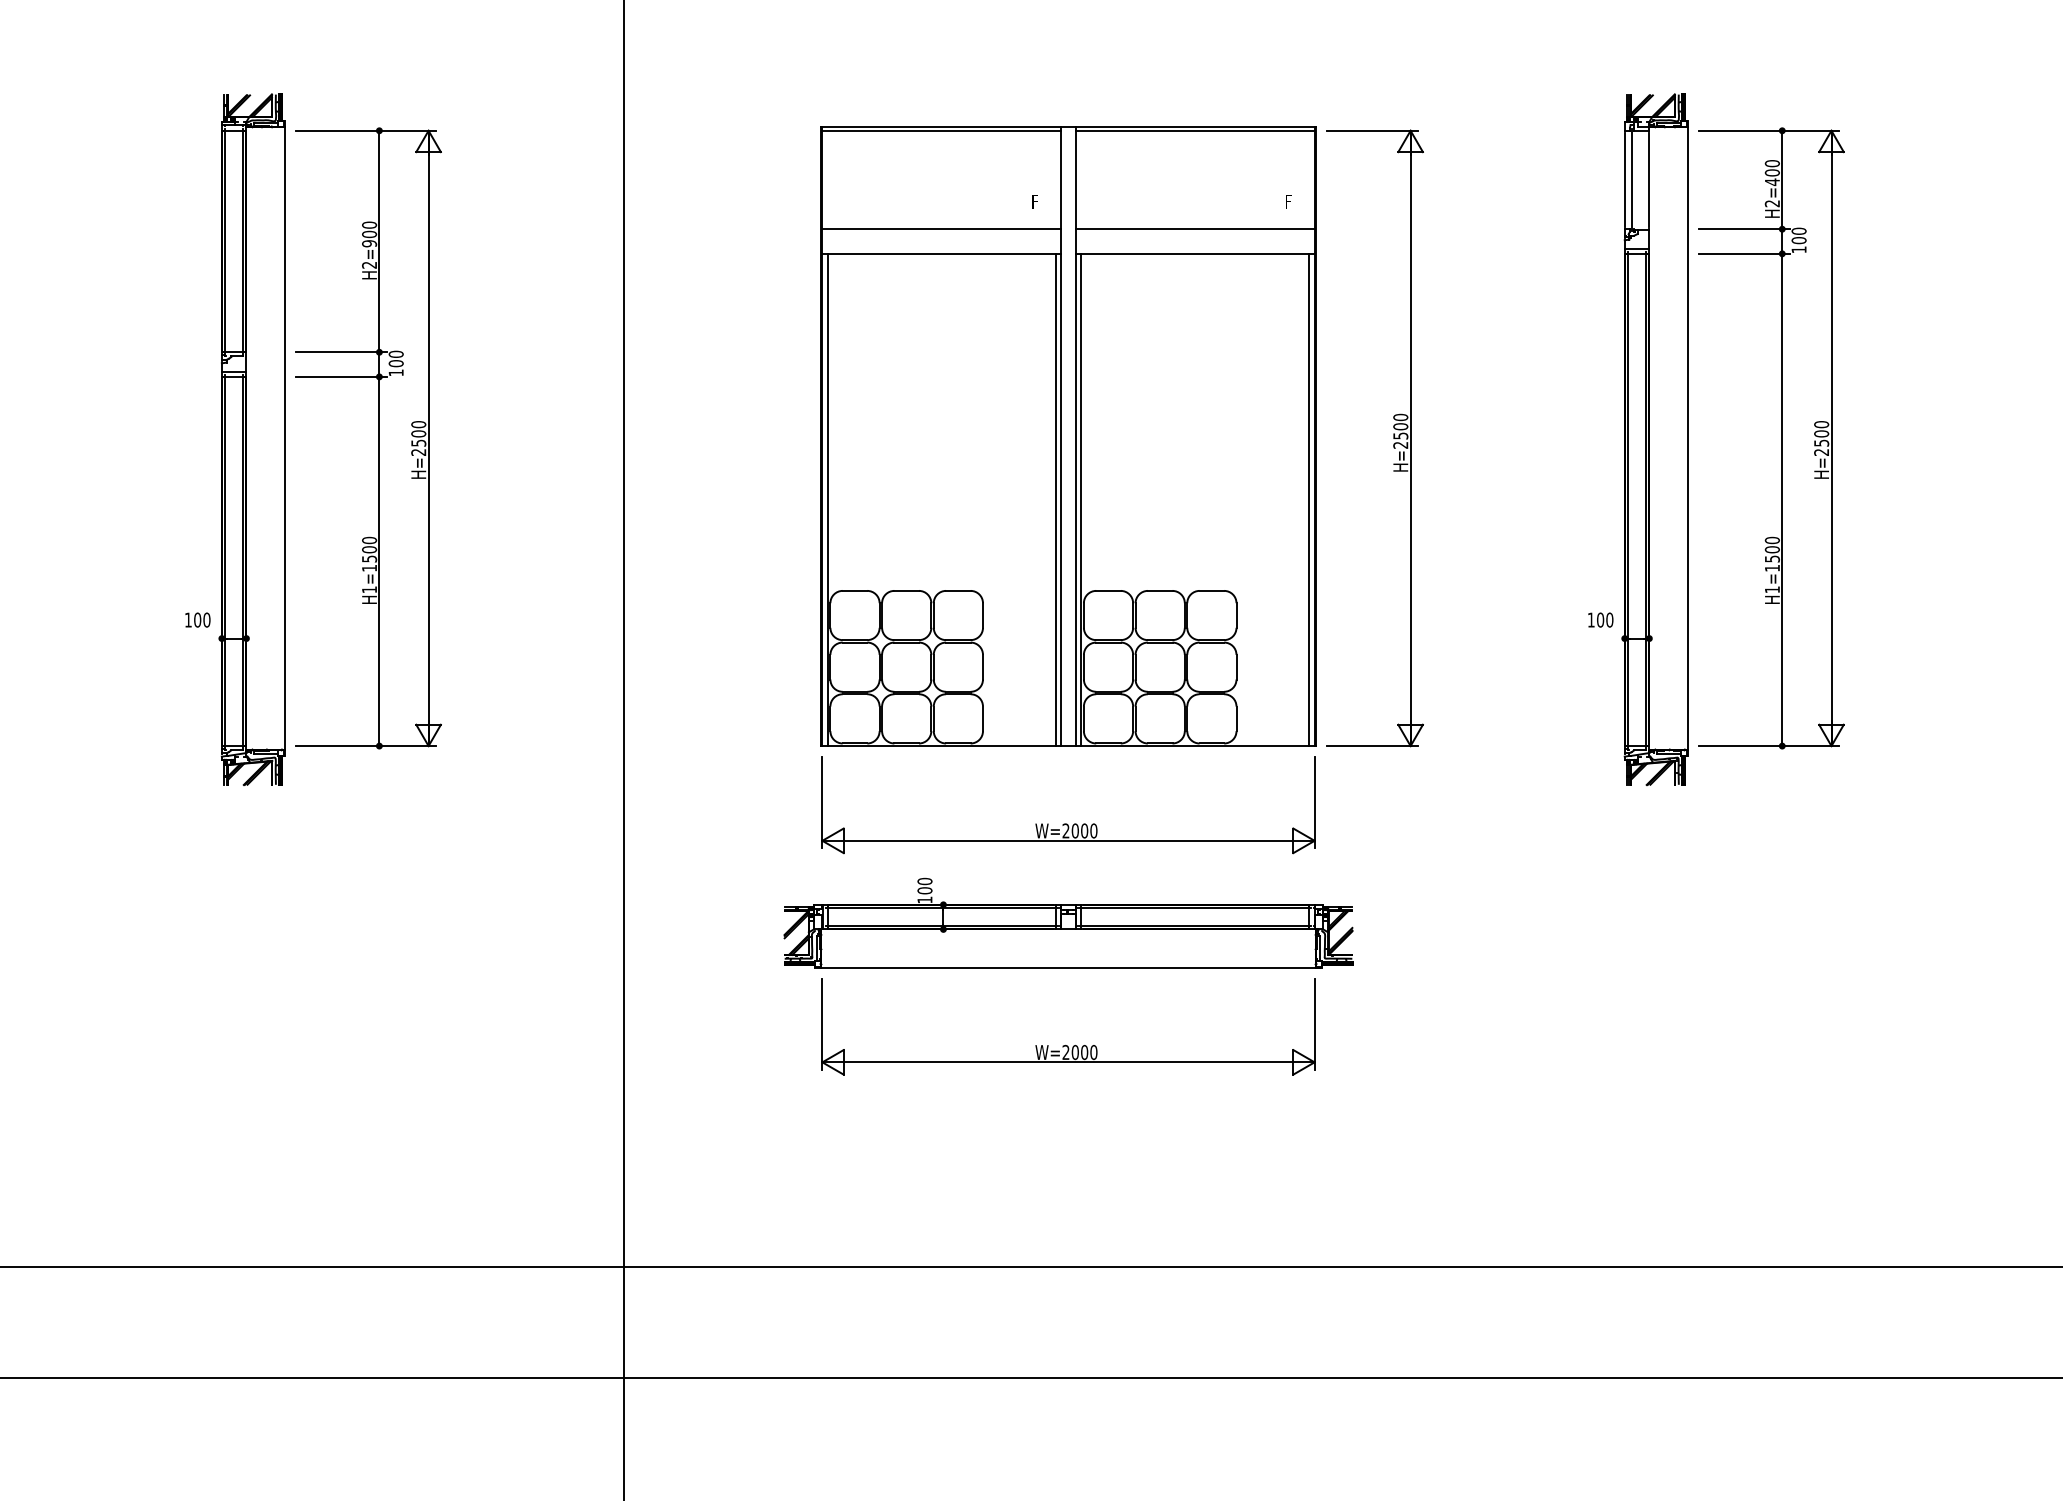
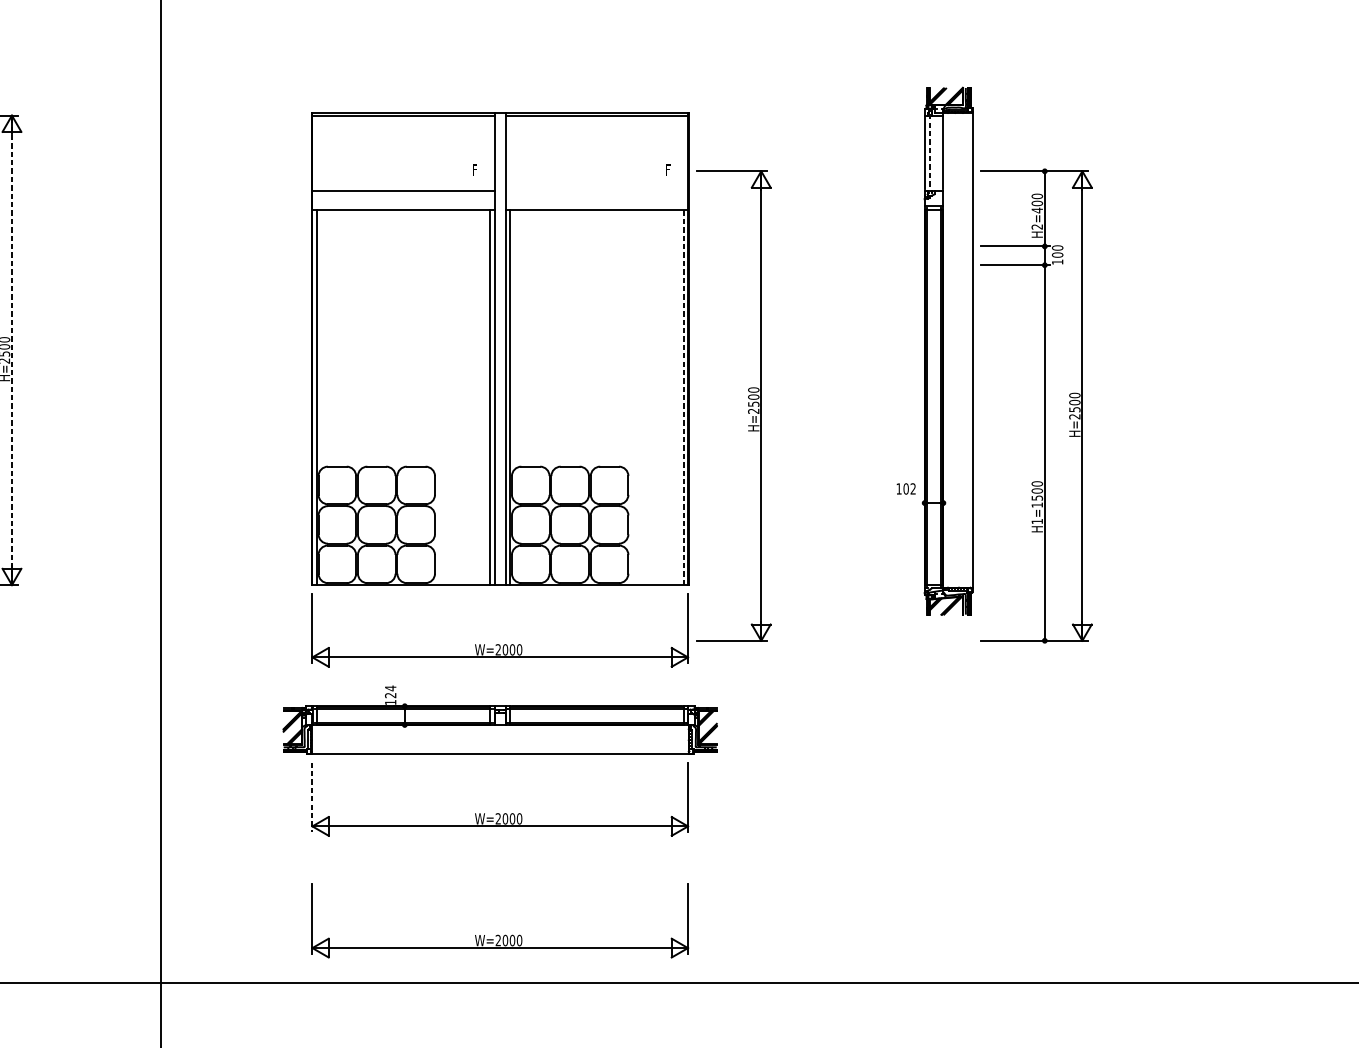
line: (1631, 180) -> (929, 153), solid -> dashed
line: (1194, 229) -> (596, 190), removed
line: (428, 438) -> (11, 350), solid -> dashed
part: (1393, 438) -> (748, 406), moved
part: (1781, 438) -> (1044, 406), moved
line: (1309, 499) -> (684, 396), solid -> dashed
text: (1609, 619) -> (913, 488), 100 -> 102
text: (924, 885) -> (390, 691), 100 -> 124
line: (822, 1024) -> (312, 797), solid -> dashed
part: (1067, 1204) -> (499, 934), added

